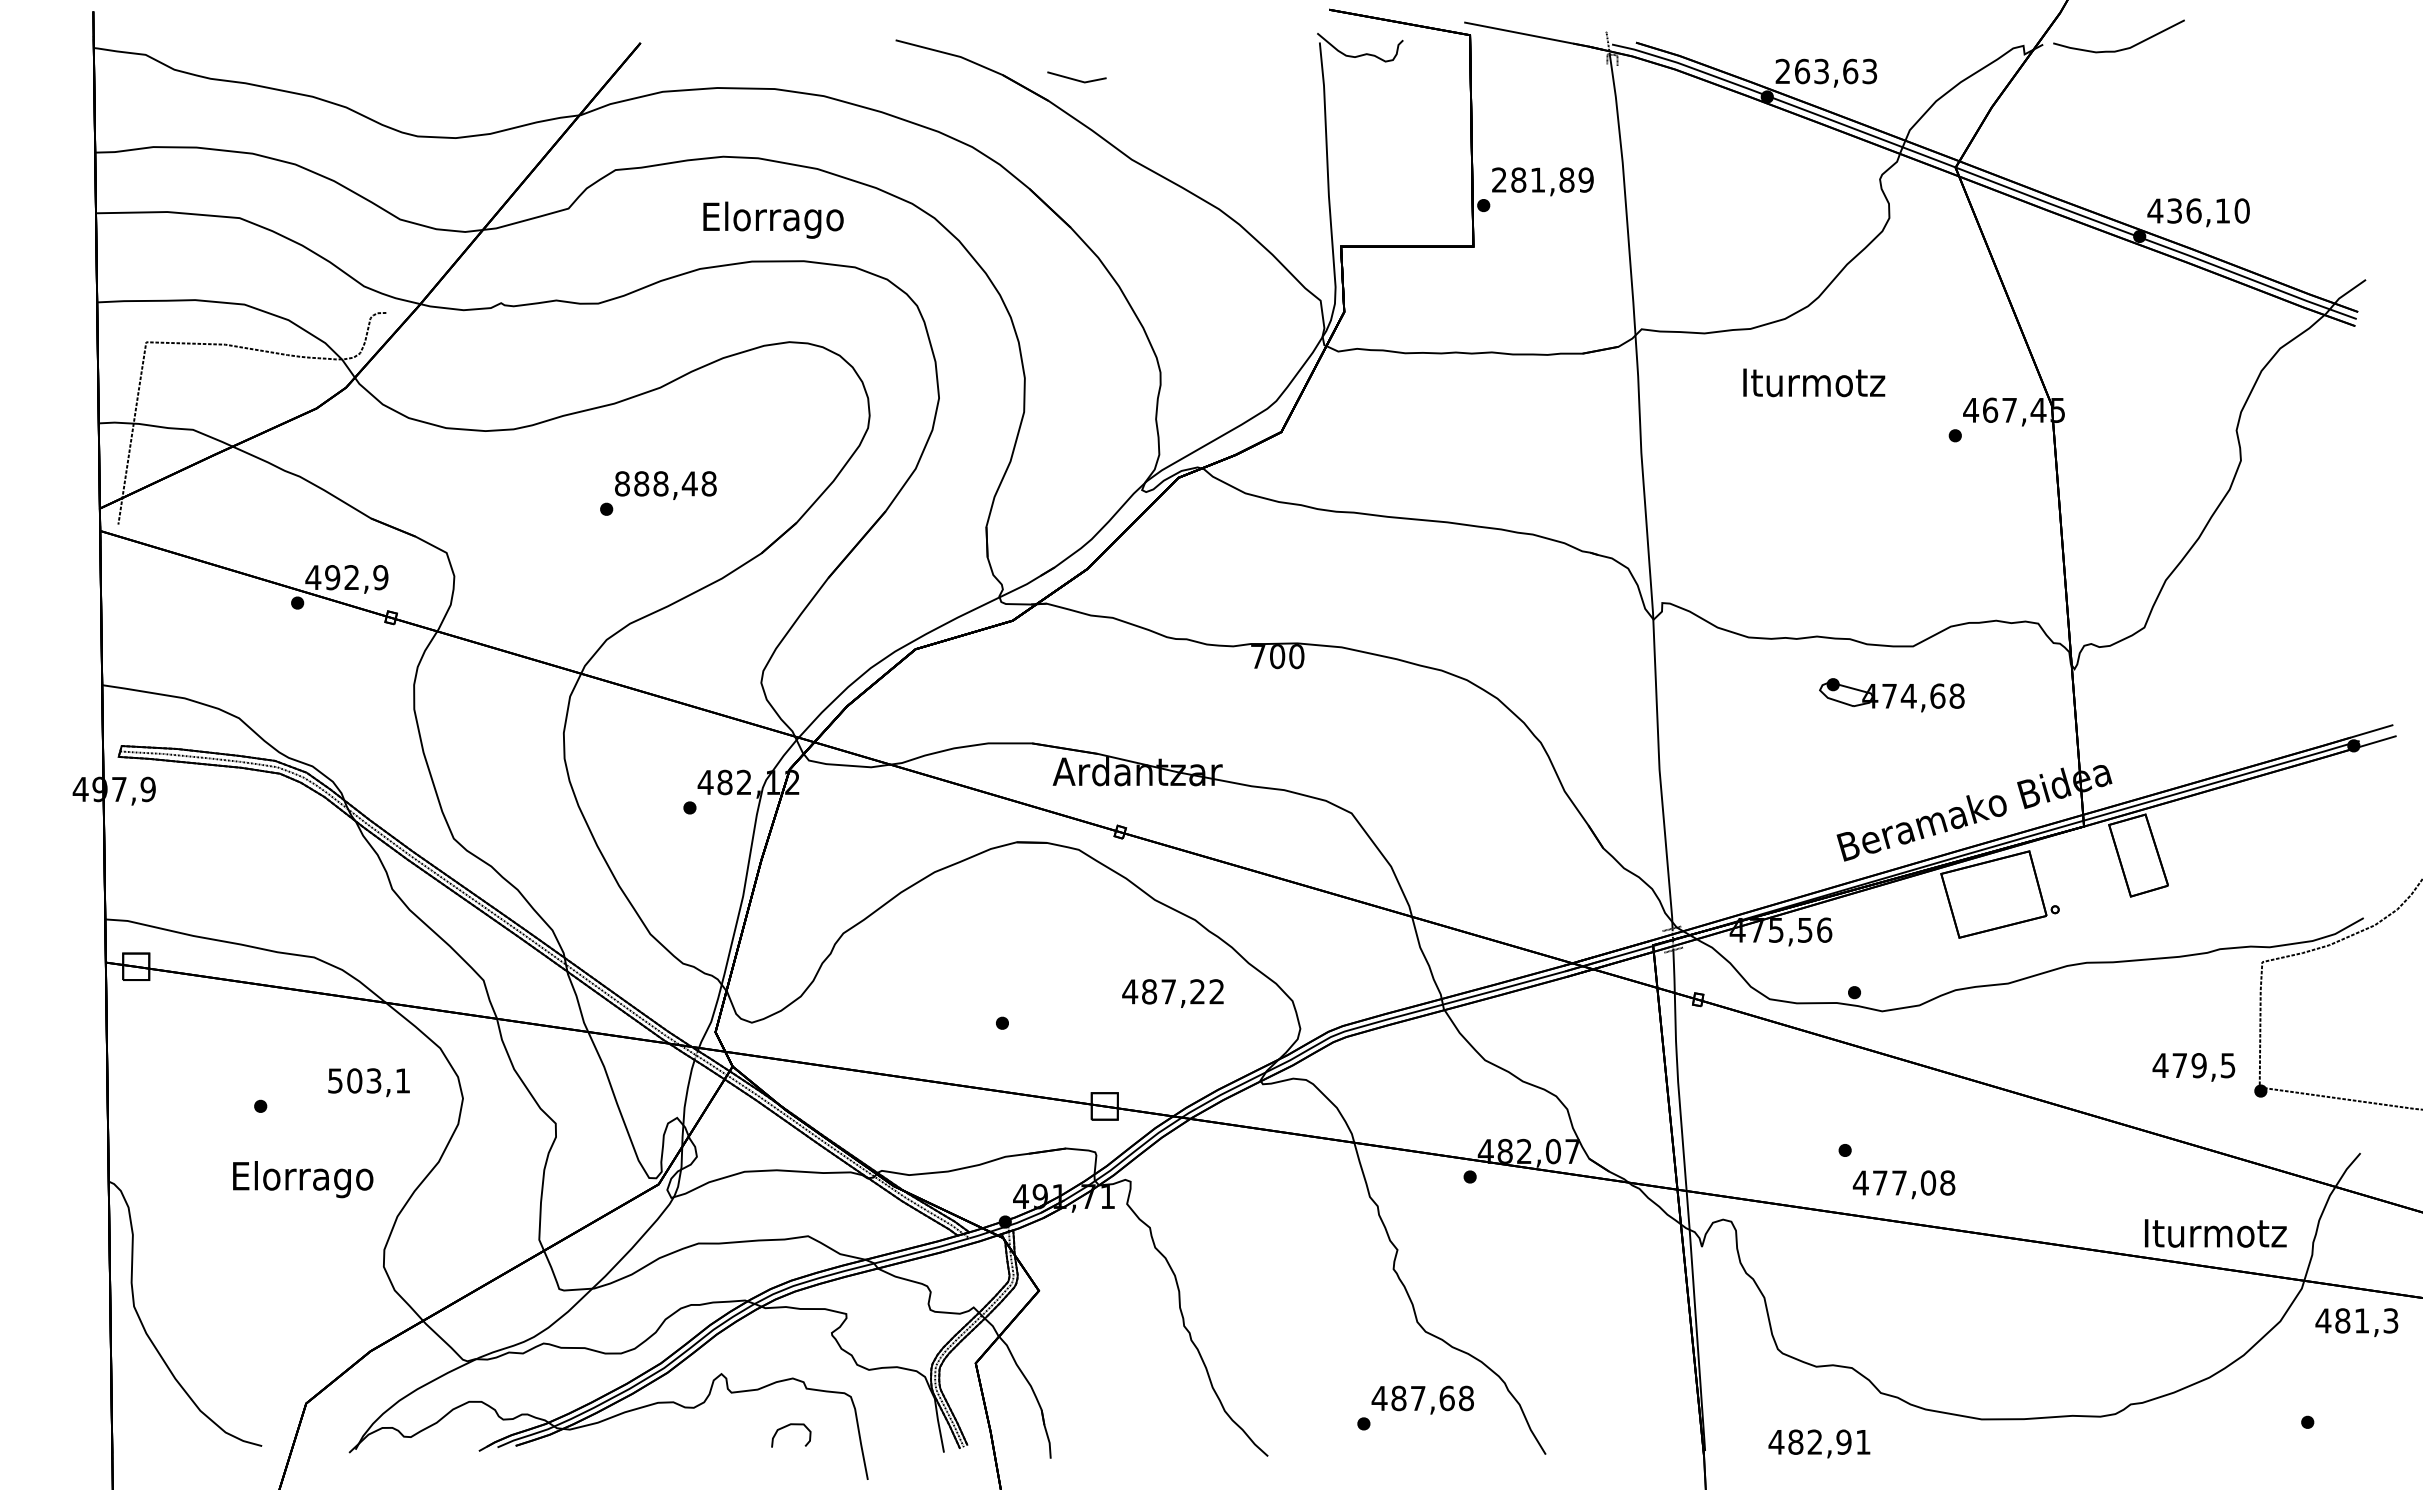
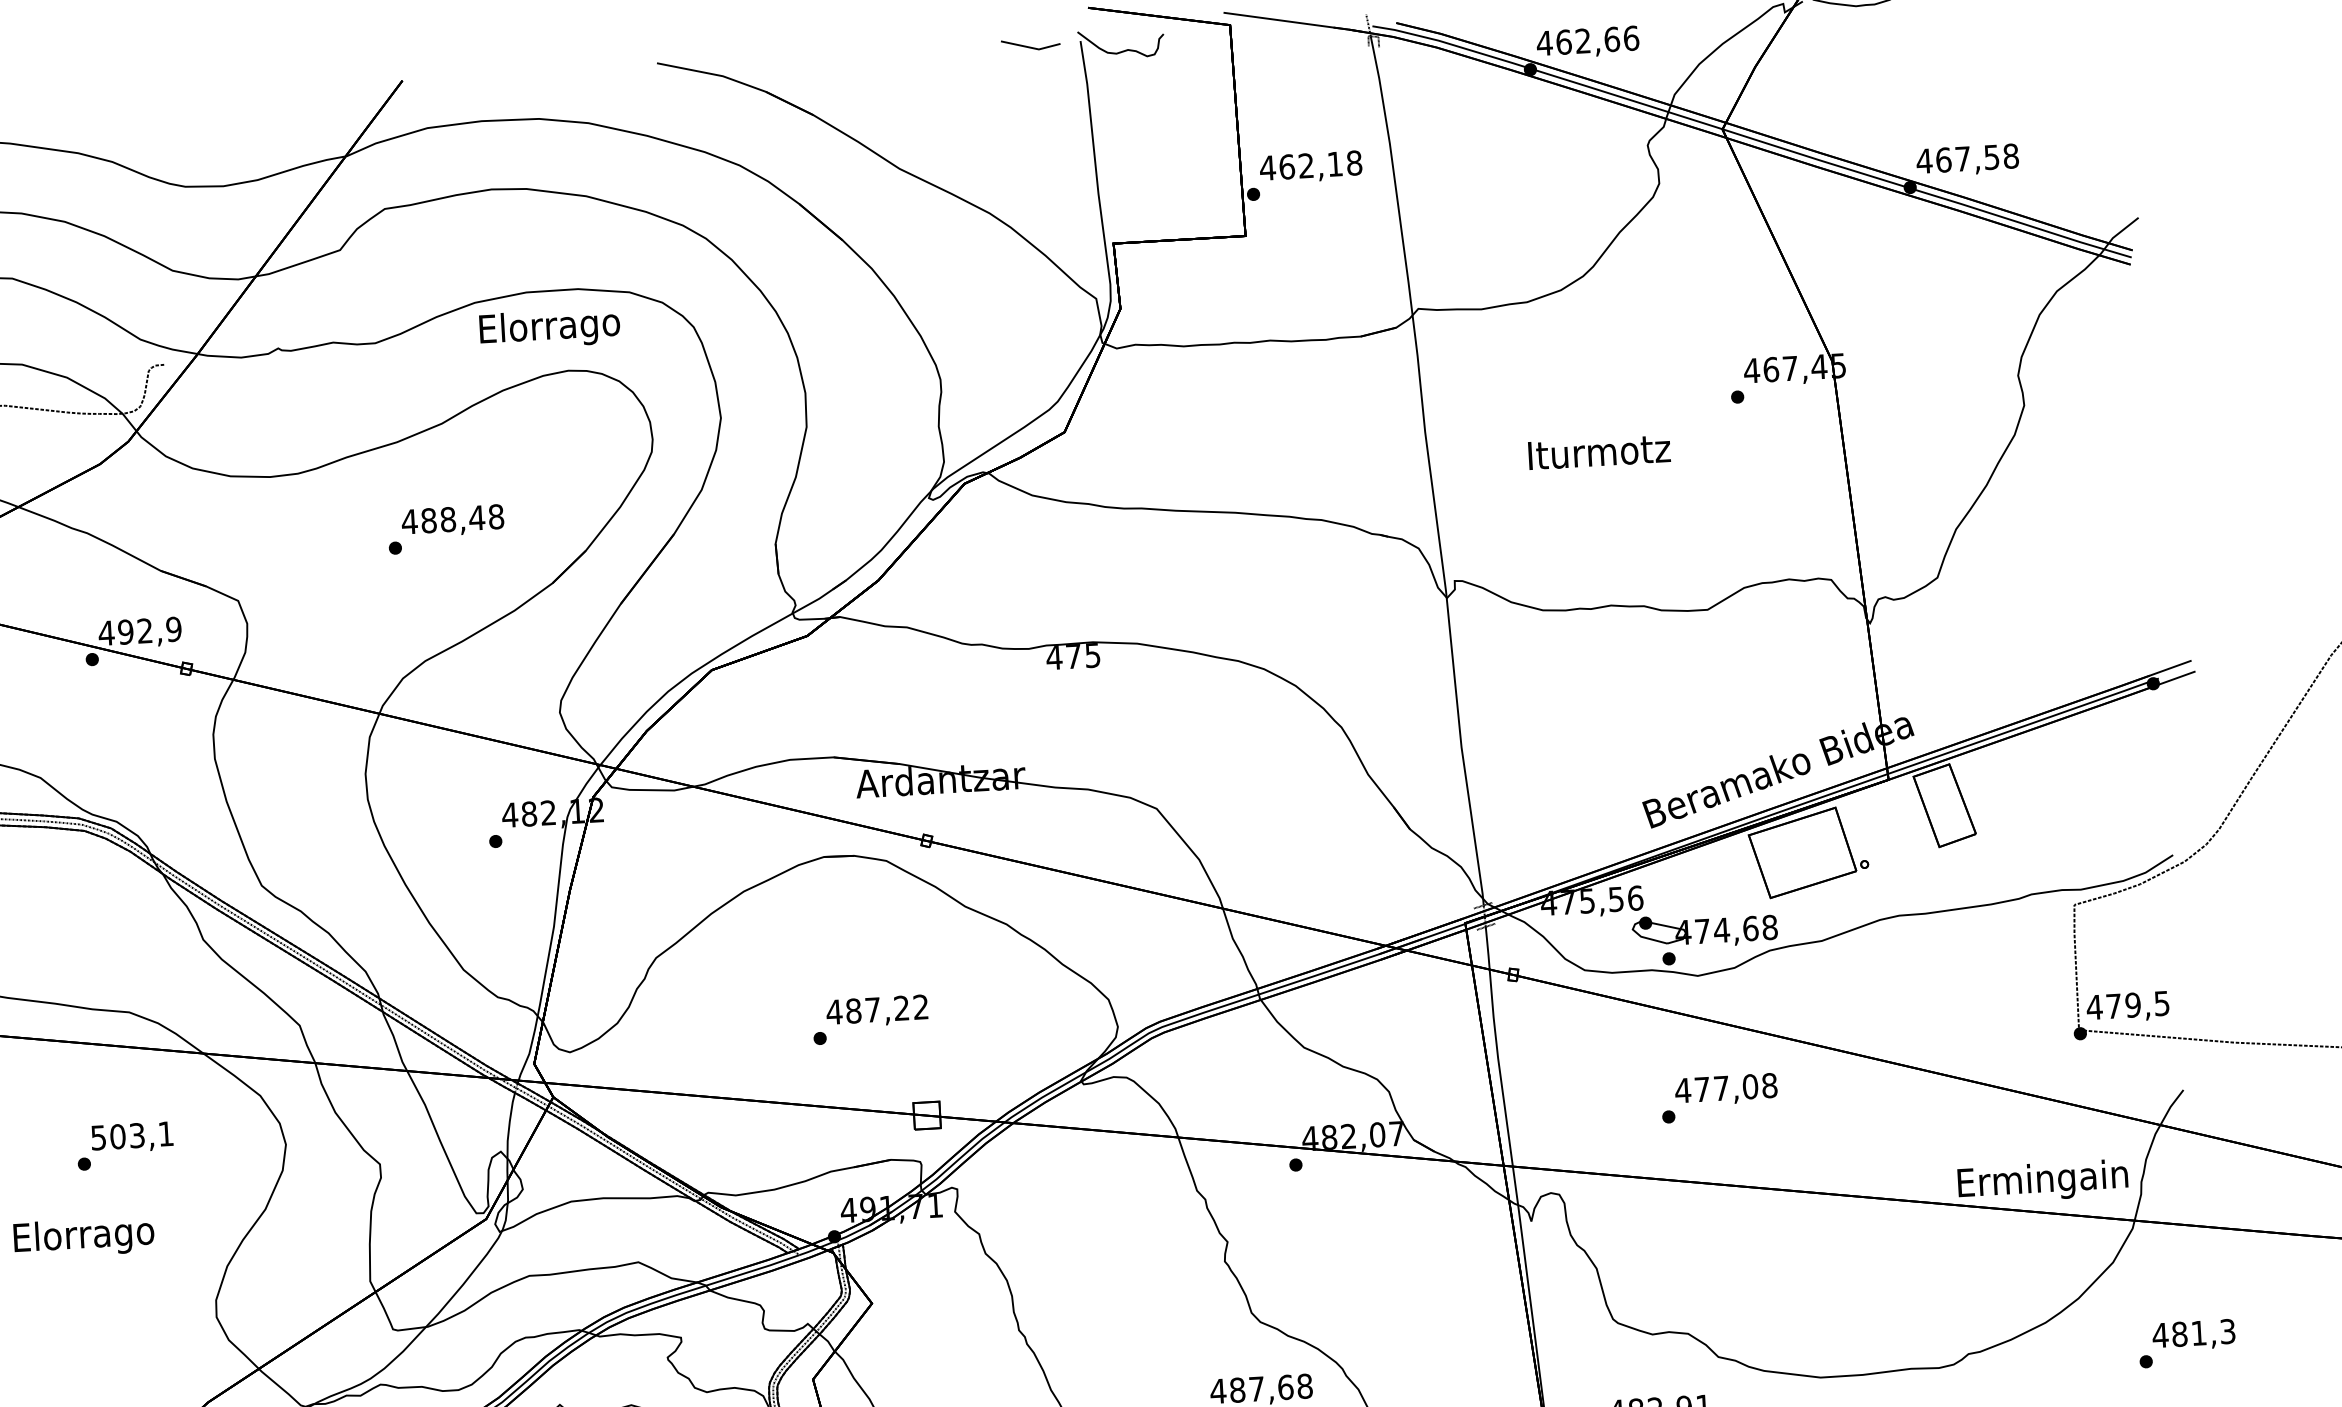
text: (1826, 71) -> (1588, 40), 263,63 -> 462,66
line: (1076, 79) -> (1030, 46), moved
text: (1542, 179) -> (1310, 165), 281,89 -> 462,18
text: (2208, 210) -> (1977, 157), 436,10 -> 467,58
text: (773, 219) -> (549, 328), moved
text: (1814, 382) -> (1599, 451), moved
text: (622, 483) -> (409, 521), 888,48 -> 488,48
text: (1277, 656) -> (1073, 656), 700 -> 475
part: (1891, 695) -> (1704, 930), moved
text: (1172, 993) -> (876, 1011), moved
text: (2193, 1067) -> (2127, 1007), moved
text: (368, 1082) -> (131, 1137), moved
text: (303, 1179) -> (84, 1237), moved
text: (1903, 1184) -> (1725, 1089), moved
text: (2215, 1236) -> (2043, 1181), Iturmotz -> Ermingain
text: (2356, 1322) -> (2193, 1335), moved

